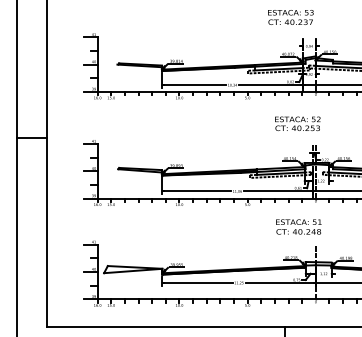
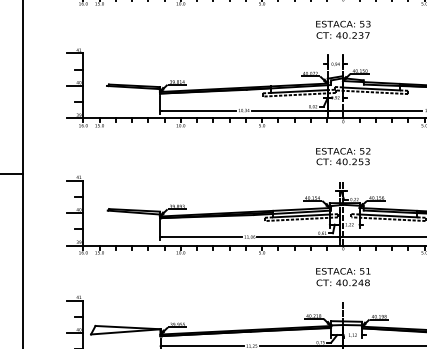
text: (290, 17) -> (342, 29), moved
text: (297, 123) -> (342, 156), moved
text: (298, 226) -> (342, 276), moved

